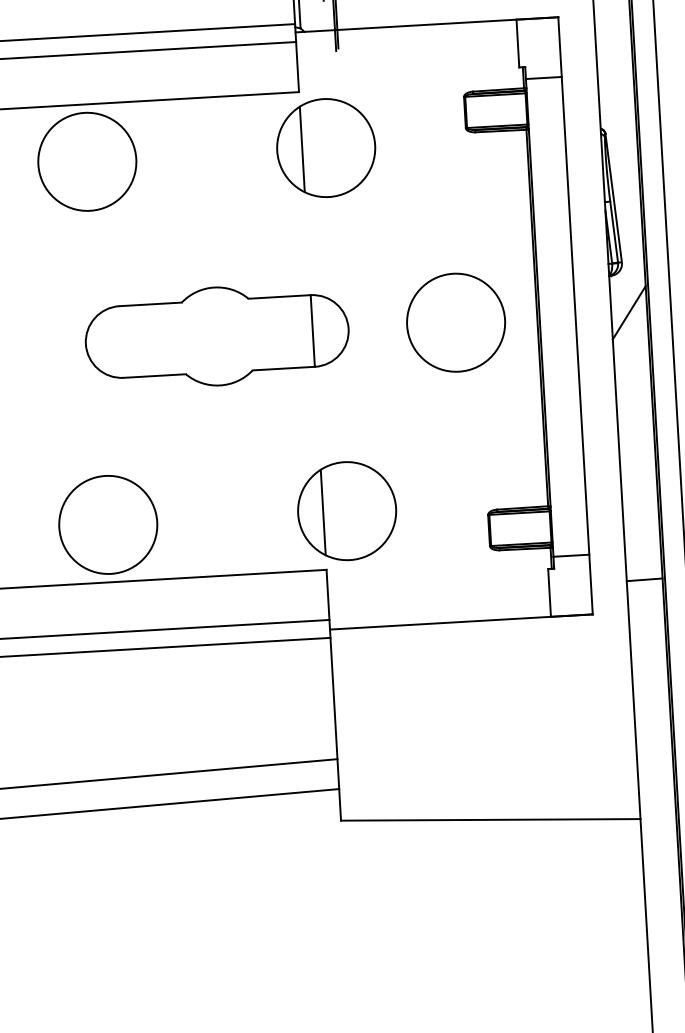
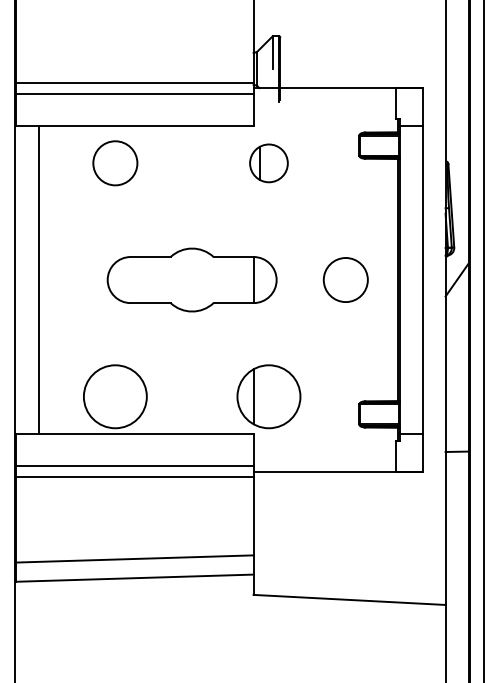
part: (325, 148) -> (268, 163), size x0.6
circle: (85, 160) -> (114, 162), size x0.7
circle: (455, 321) -> (345, 279), size x0.7

